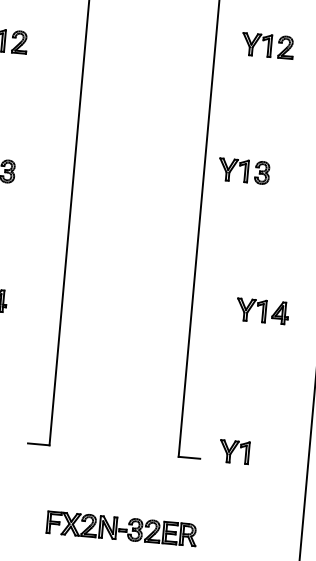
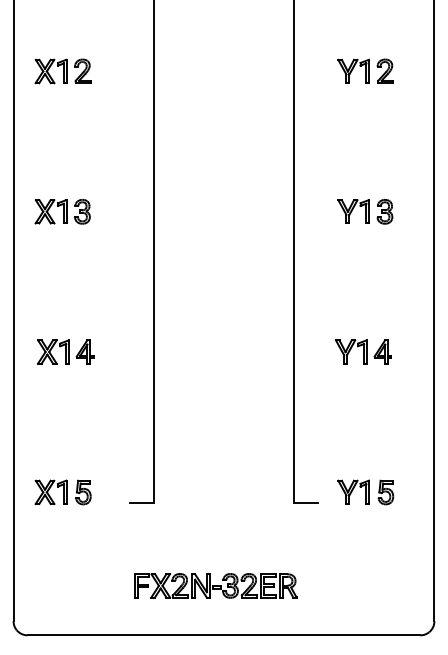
part: (267, 45) -> (365, 70), moved
part: (244, 171) -> (365, 211), moved
part: (262, 310) -> (363, 351), moved
part: (263, 454) -> (385, 492), added
part: (121, 528) -> (215, 585), moved

